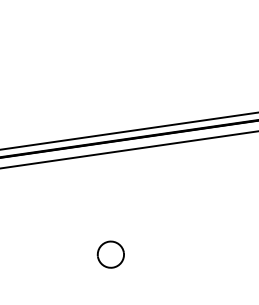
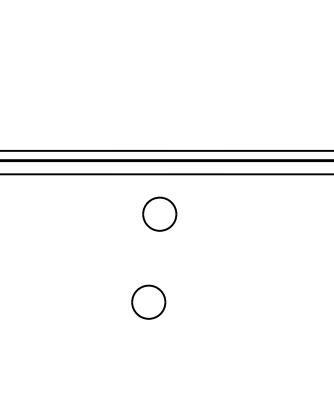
part: (109, 184) -> (159, 213), added

